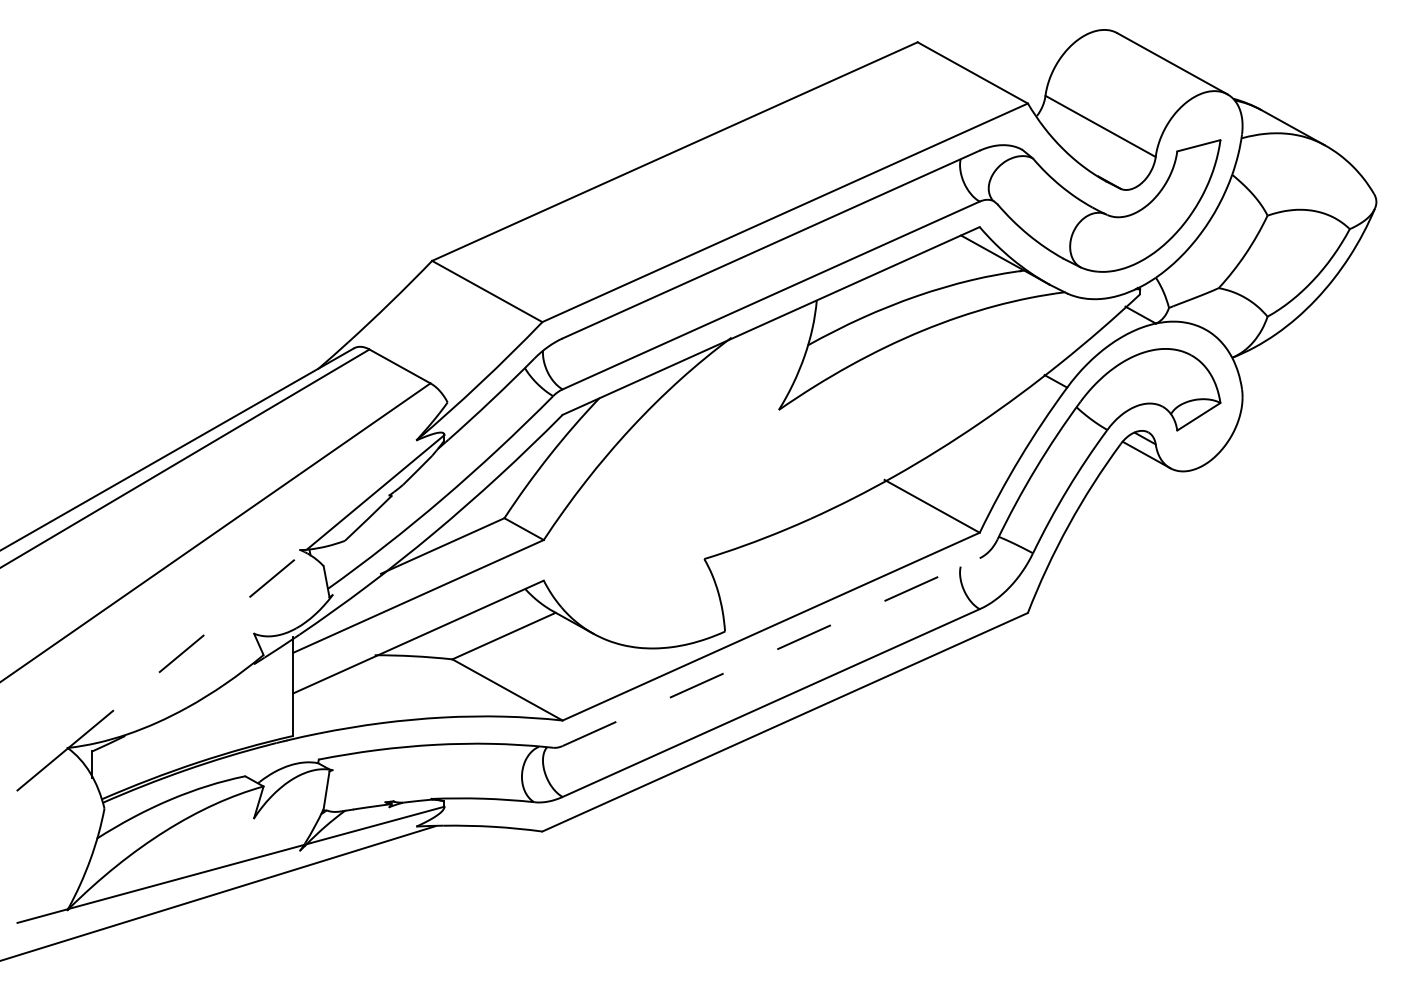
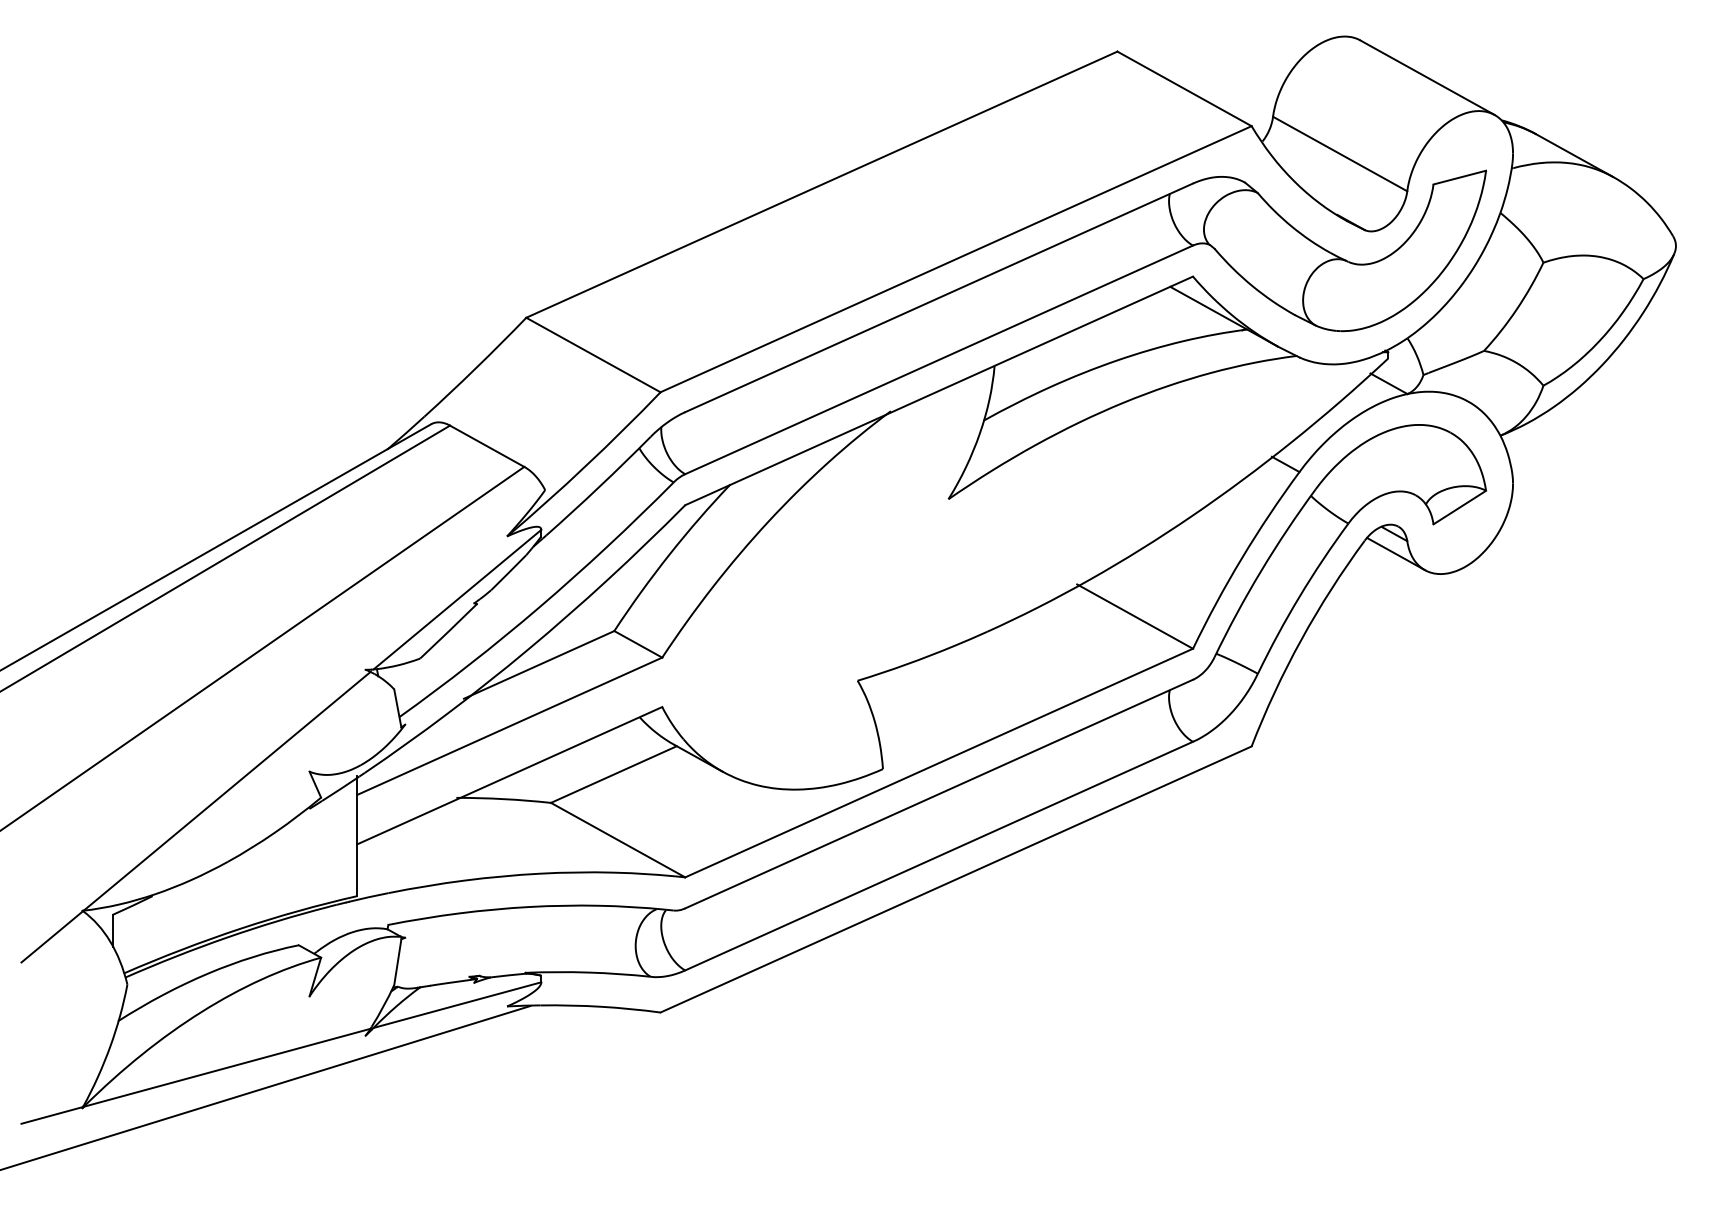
line: (186, 649) -> (227, 790), dashed -> solid
line: (771, 652) -> (939, 794), dashed -> solid

